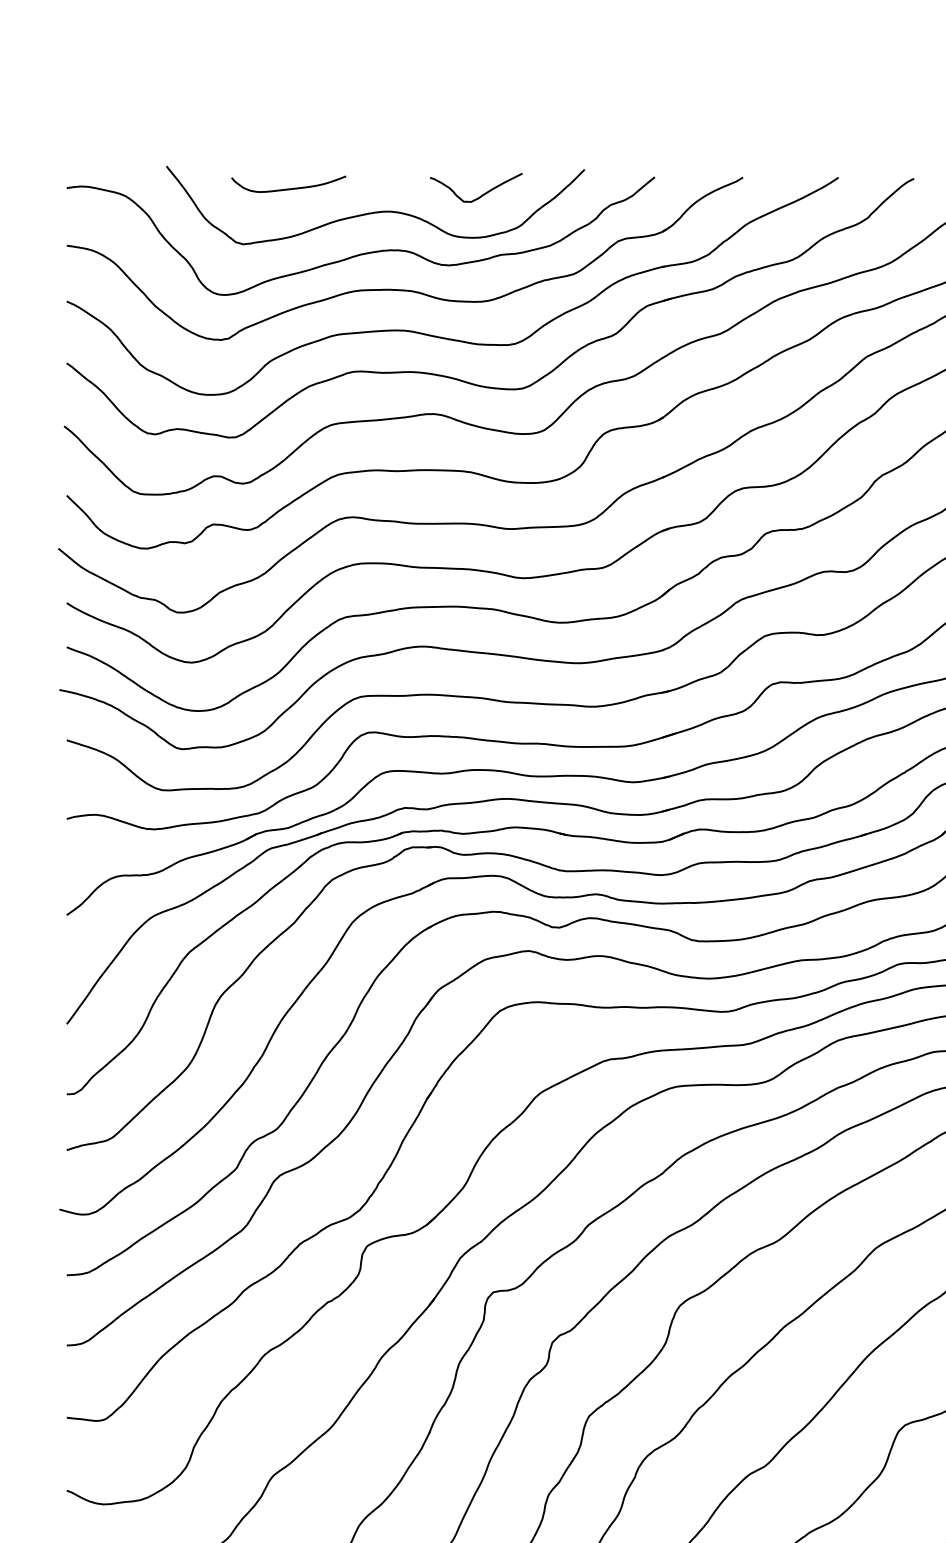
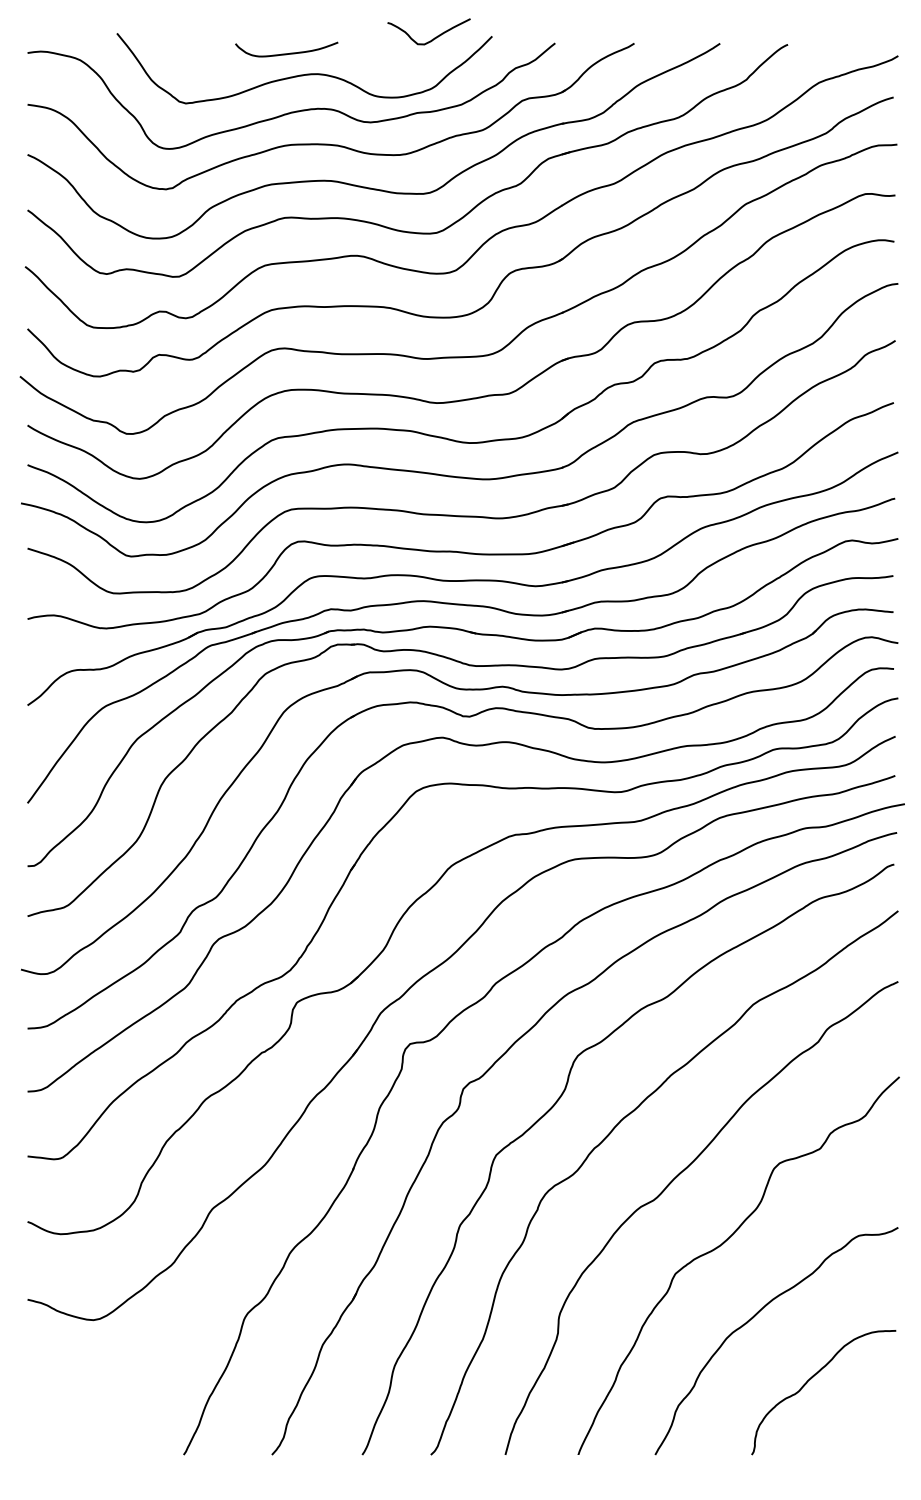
curve: (288, 188) -> (286, 53), moved
curve: (482, 194) -> (434, 37), moved

